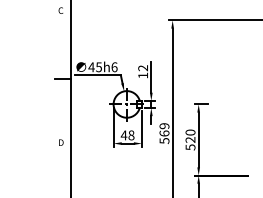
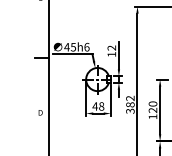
text: (164, 133) -> (130, 104), 569 -> 382
text: (190, 147) -> (152, 116), 520 -> 120

